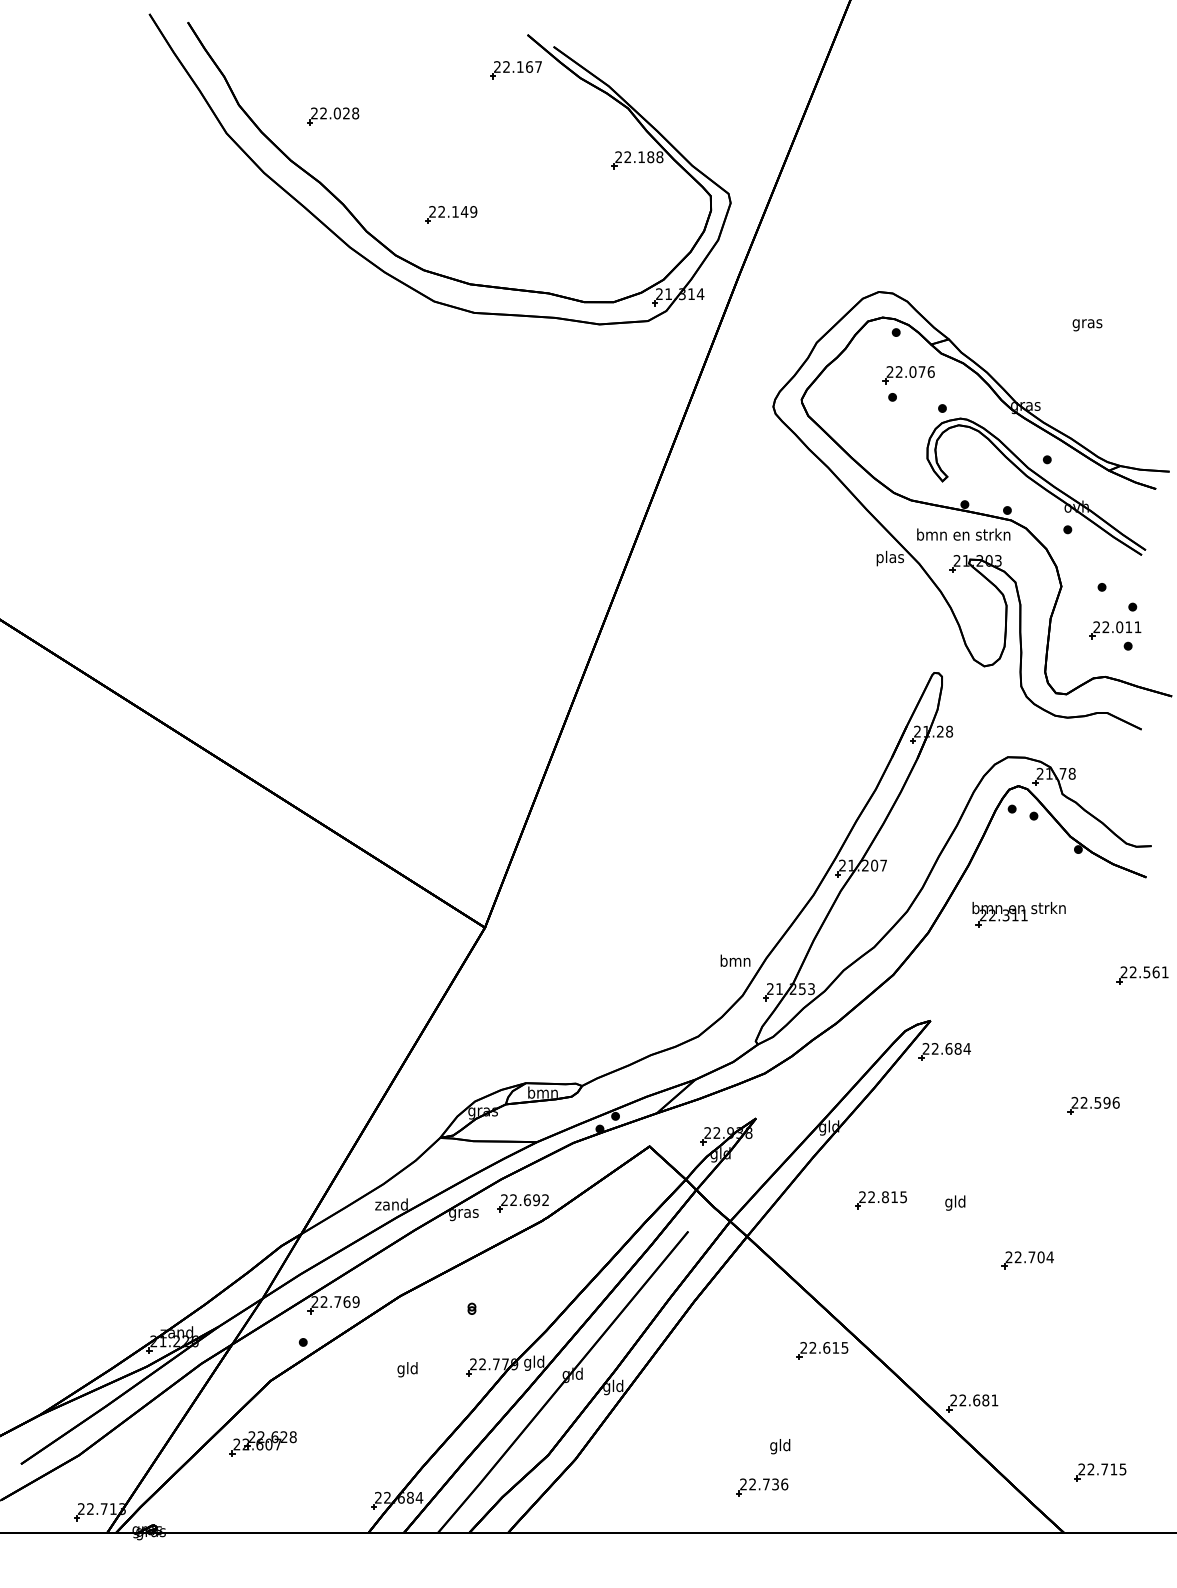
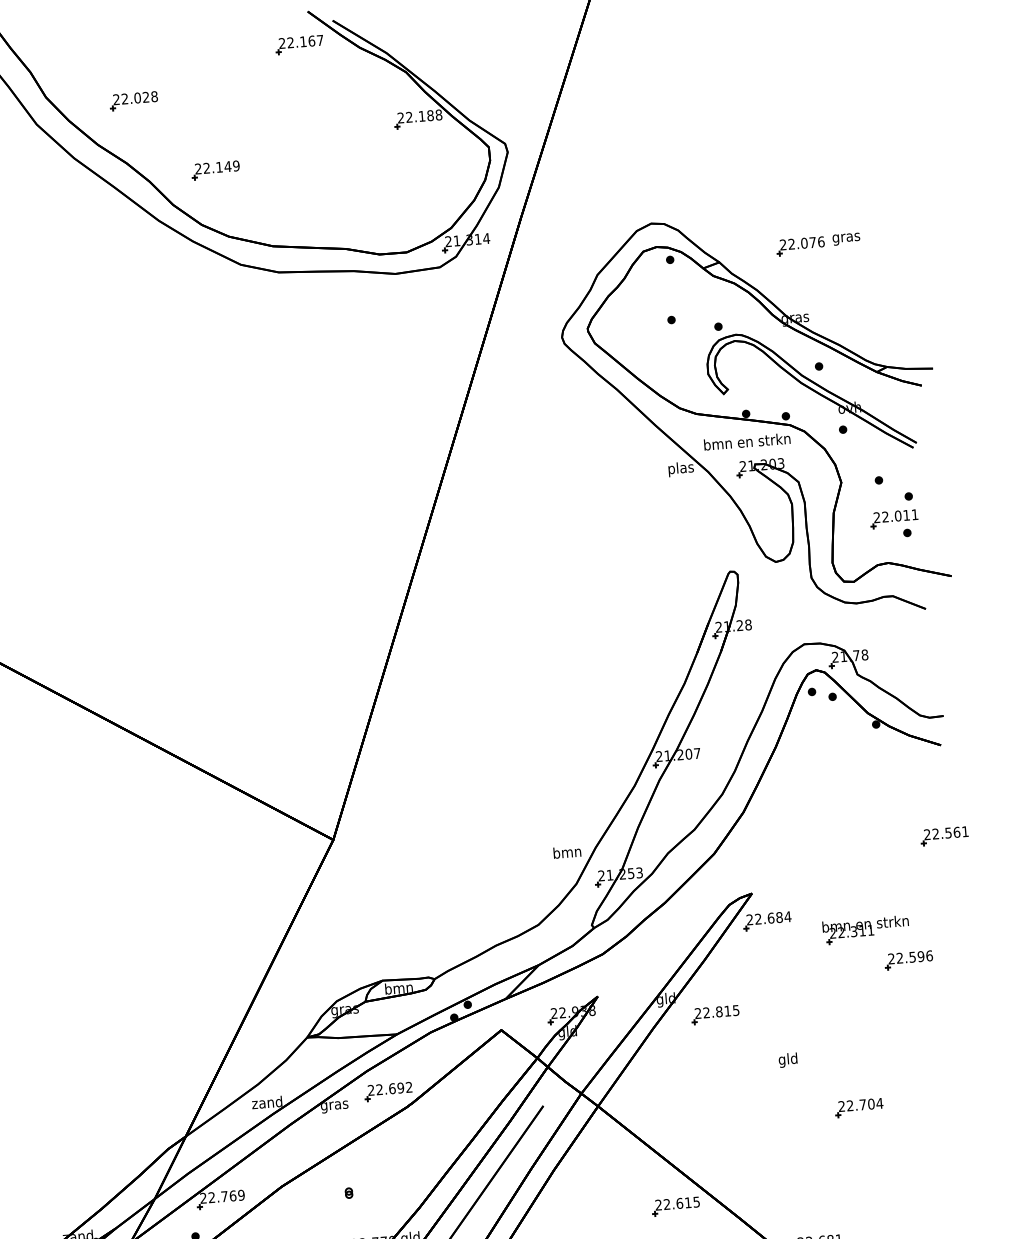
part: (451, 214) -> (215, 170), moved
part: (908, 375) -> (800, 246), moved
part: (1018, 914) -> (865, 929), moved
part: (880, 1200) -> (714, 1015), moved

